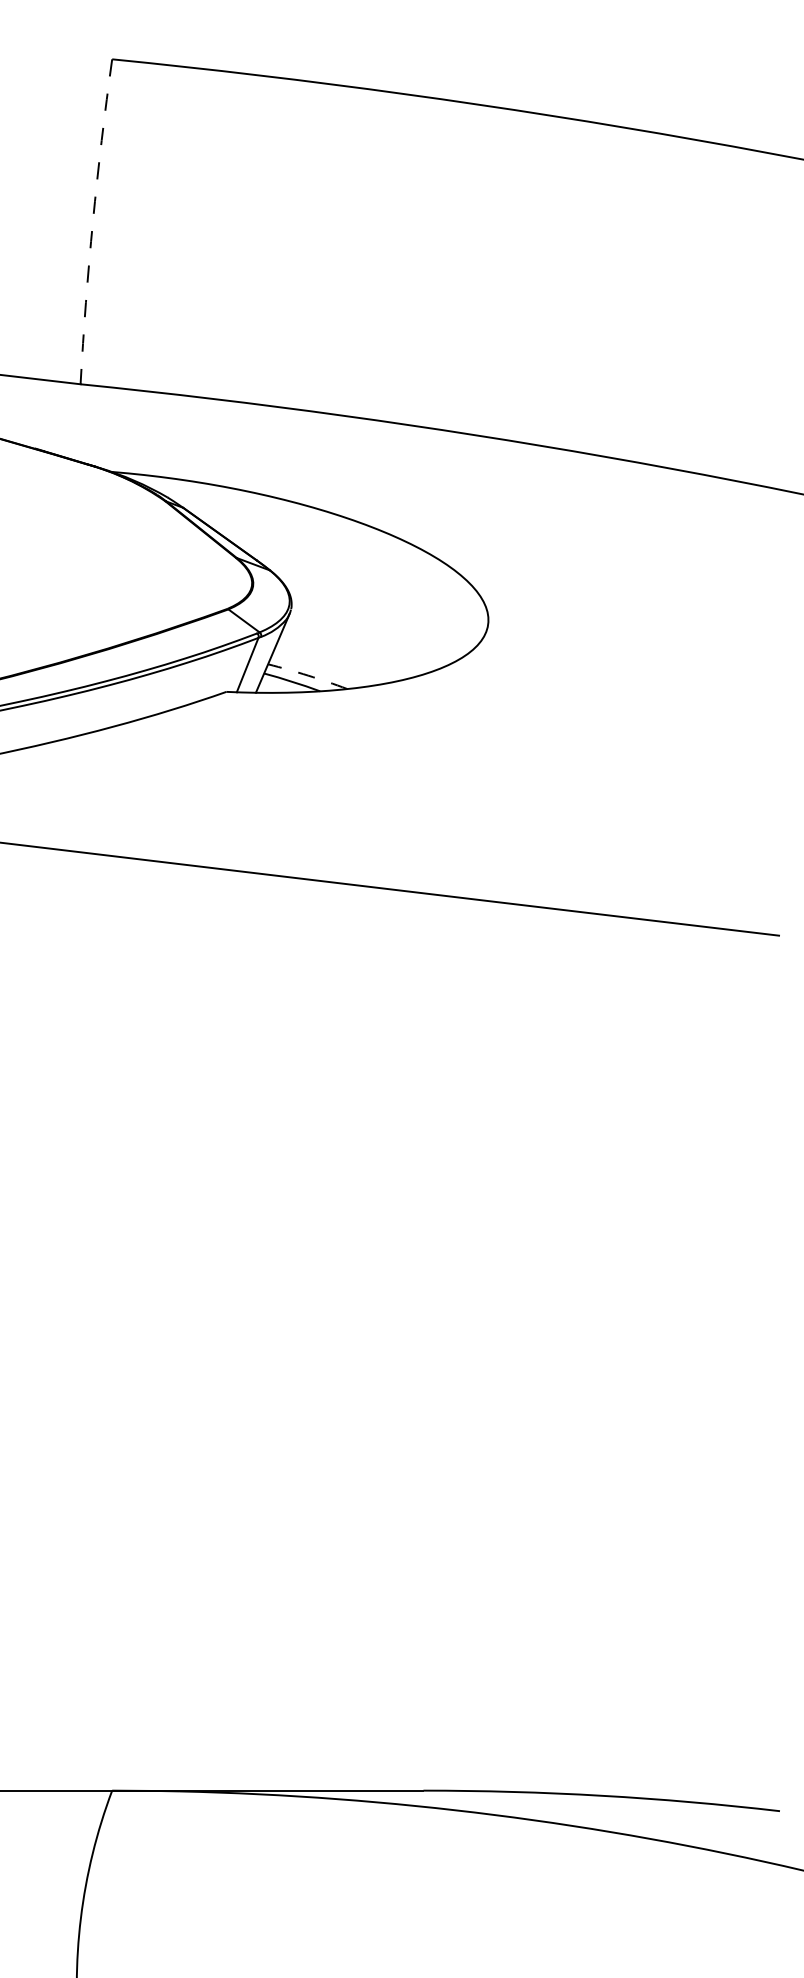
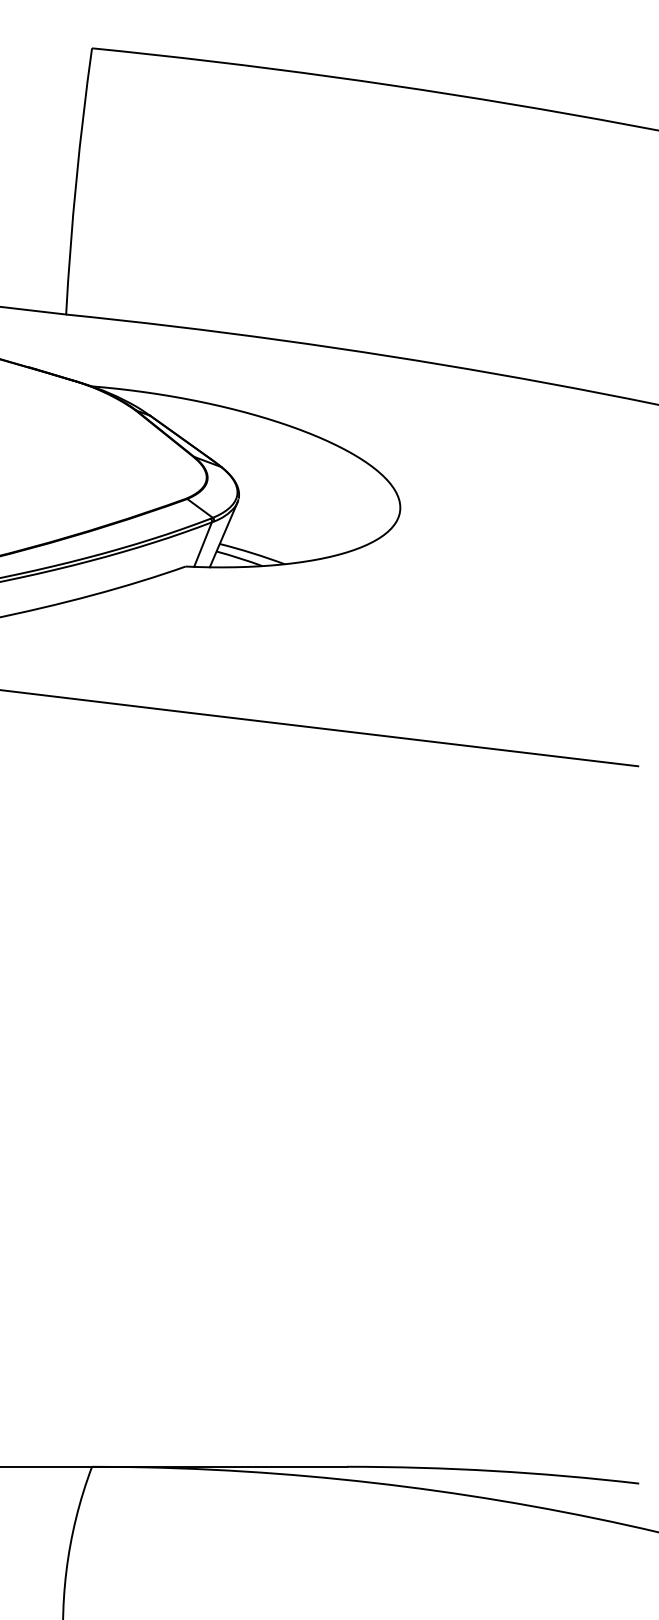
arc: (92, 221) -> (75, 181), dashed -> solid
arc: (308, 675) -> (252, 553), dashed -> solid

